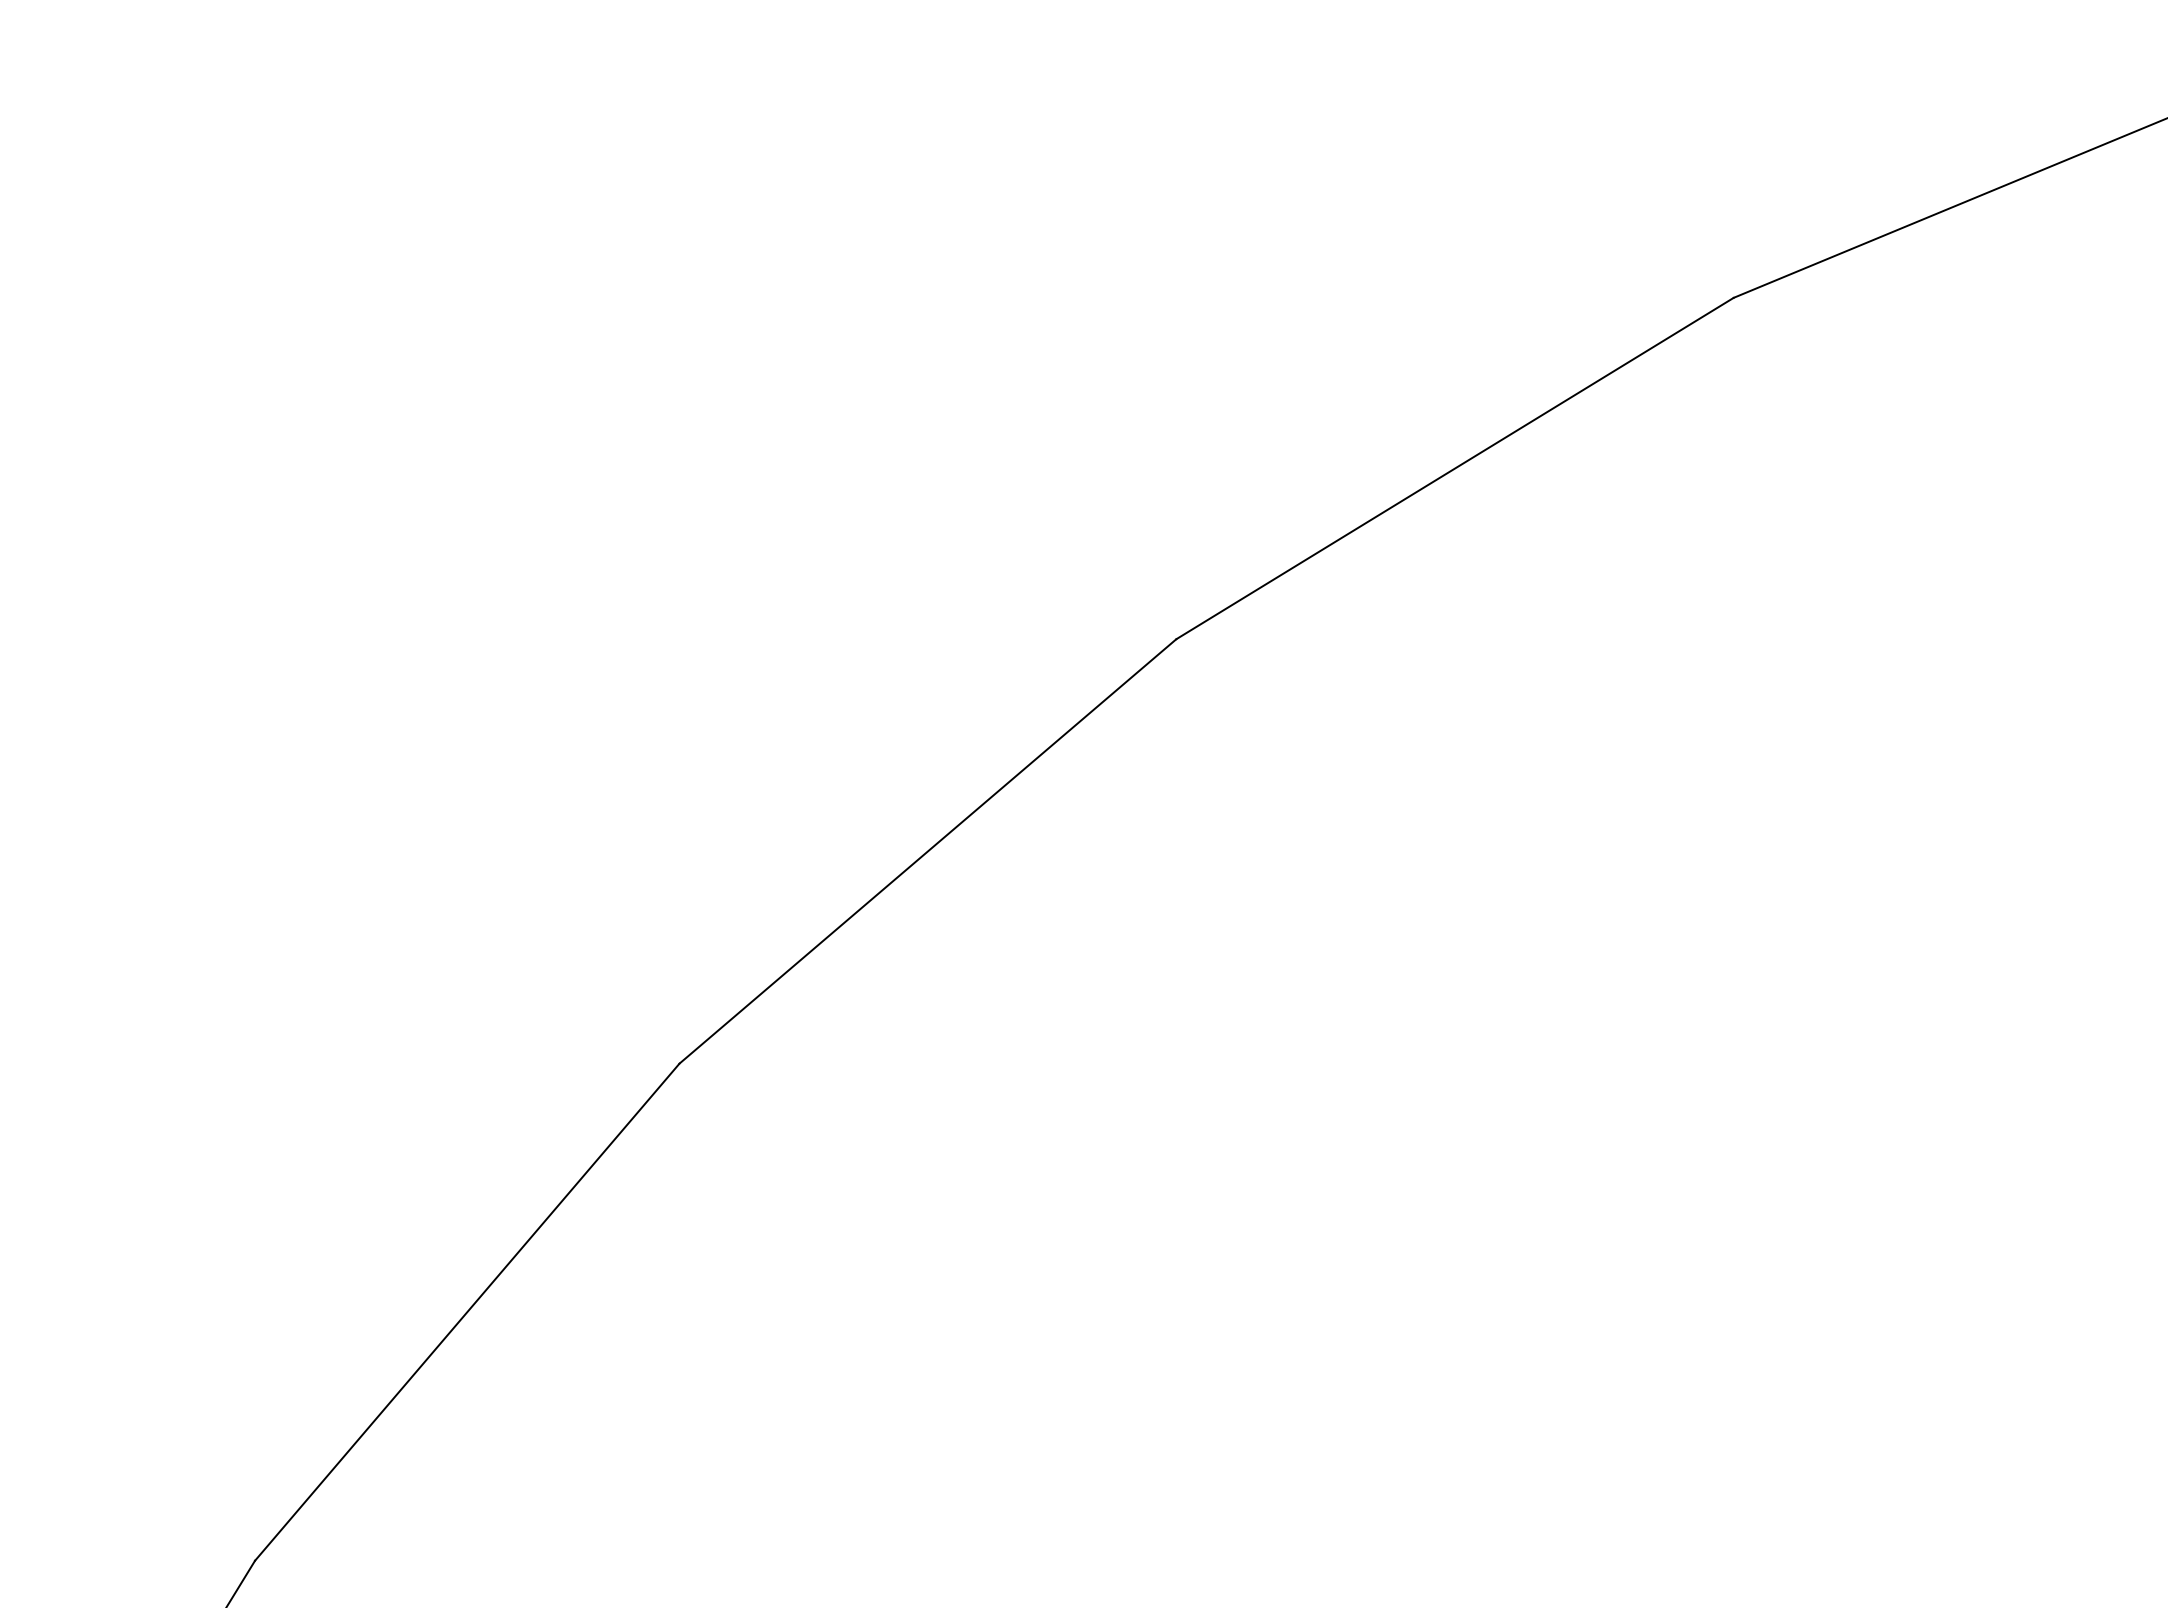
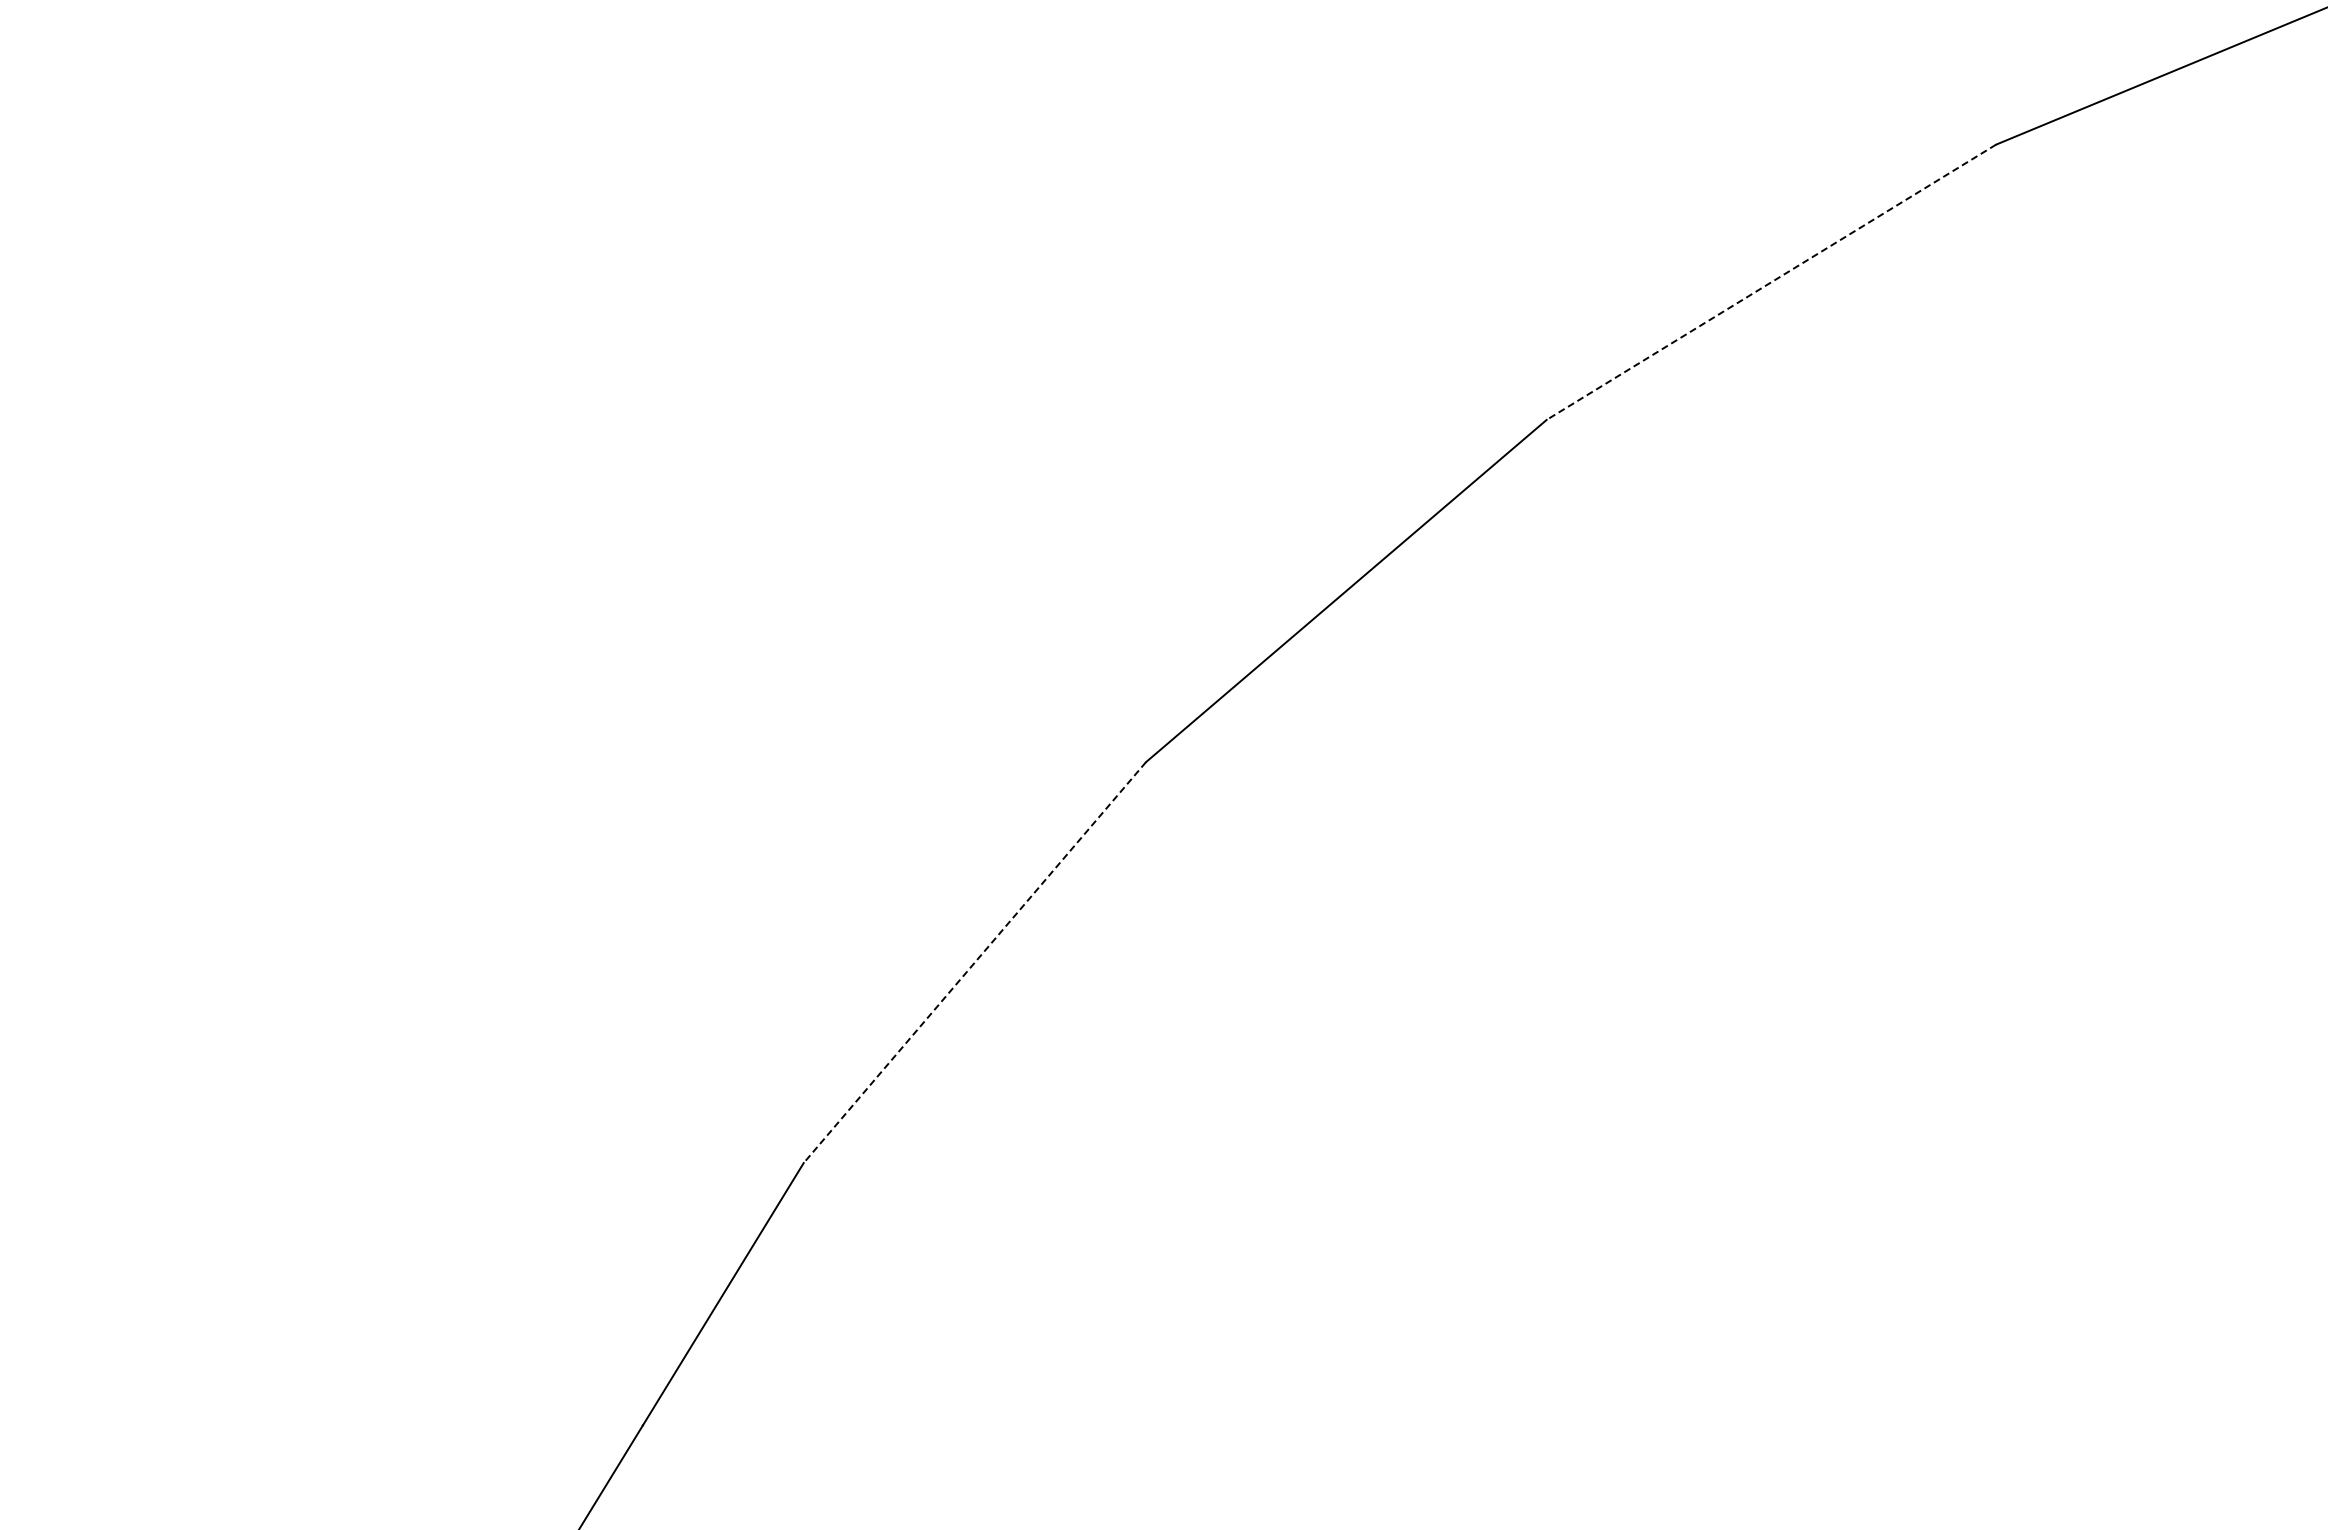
line: (1455, 468) -> (1771, 282), solid -> dashed
line: (466, 1312) -> (974, 962), solid -> dashed

